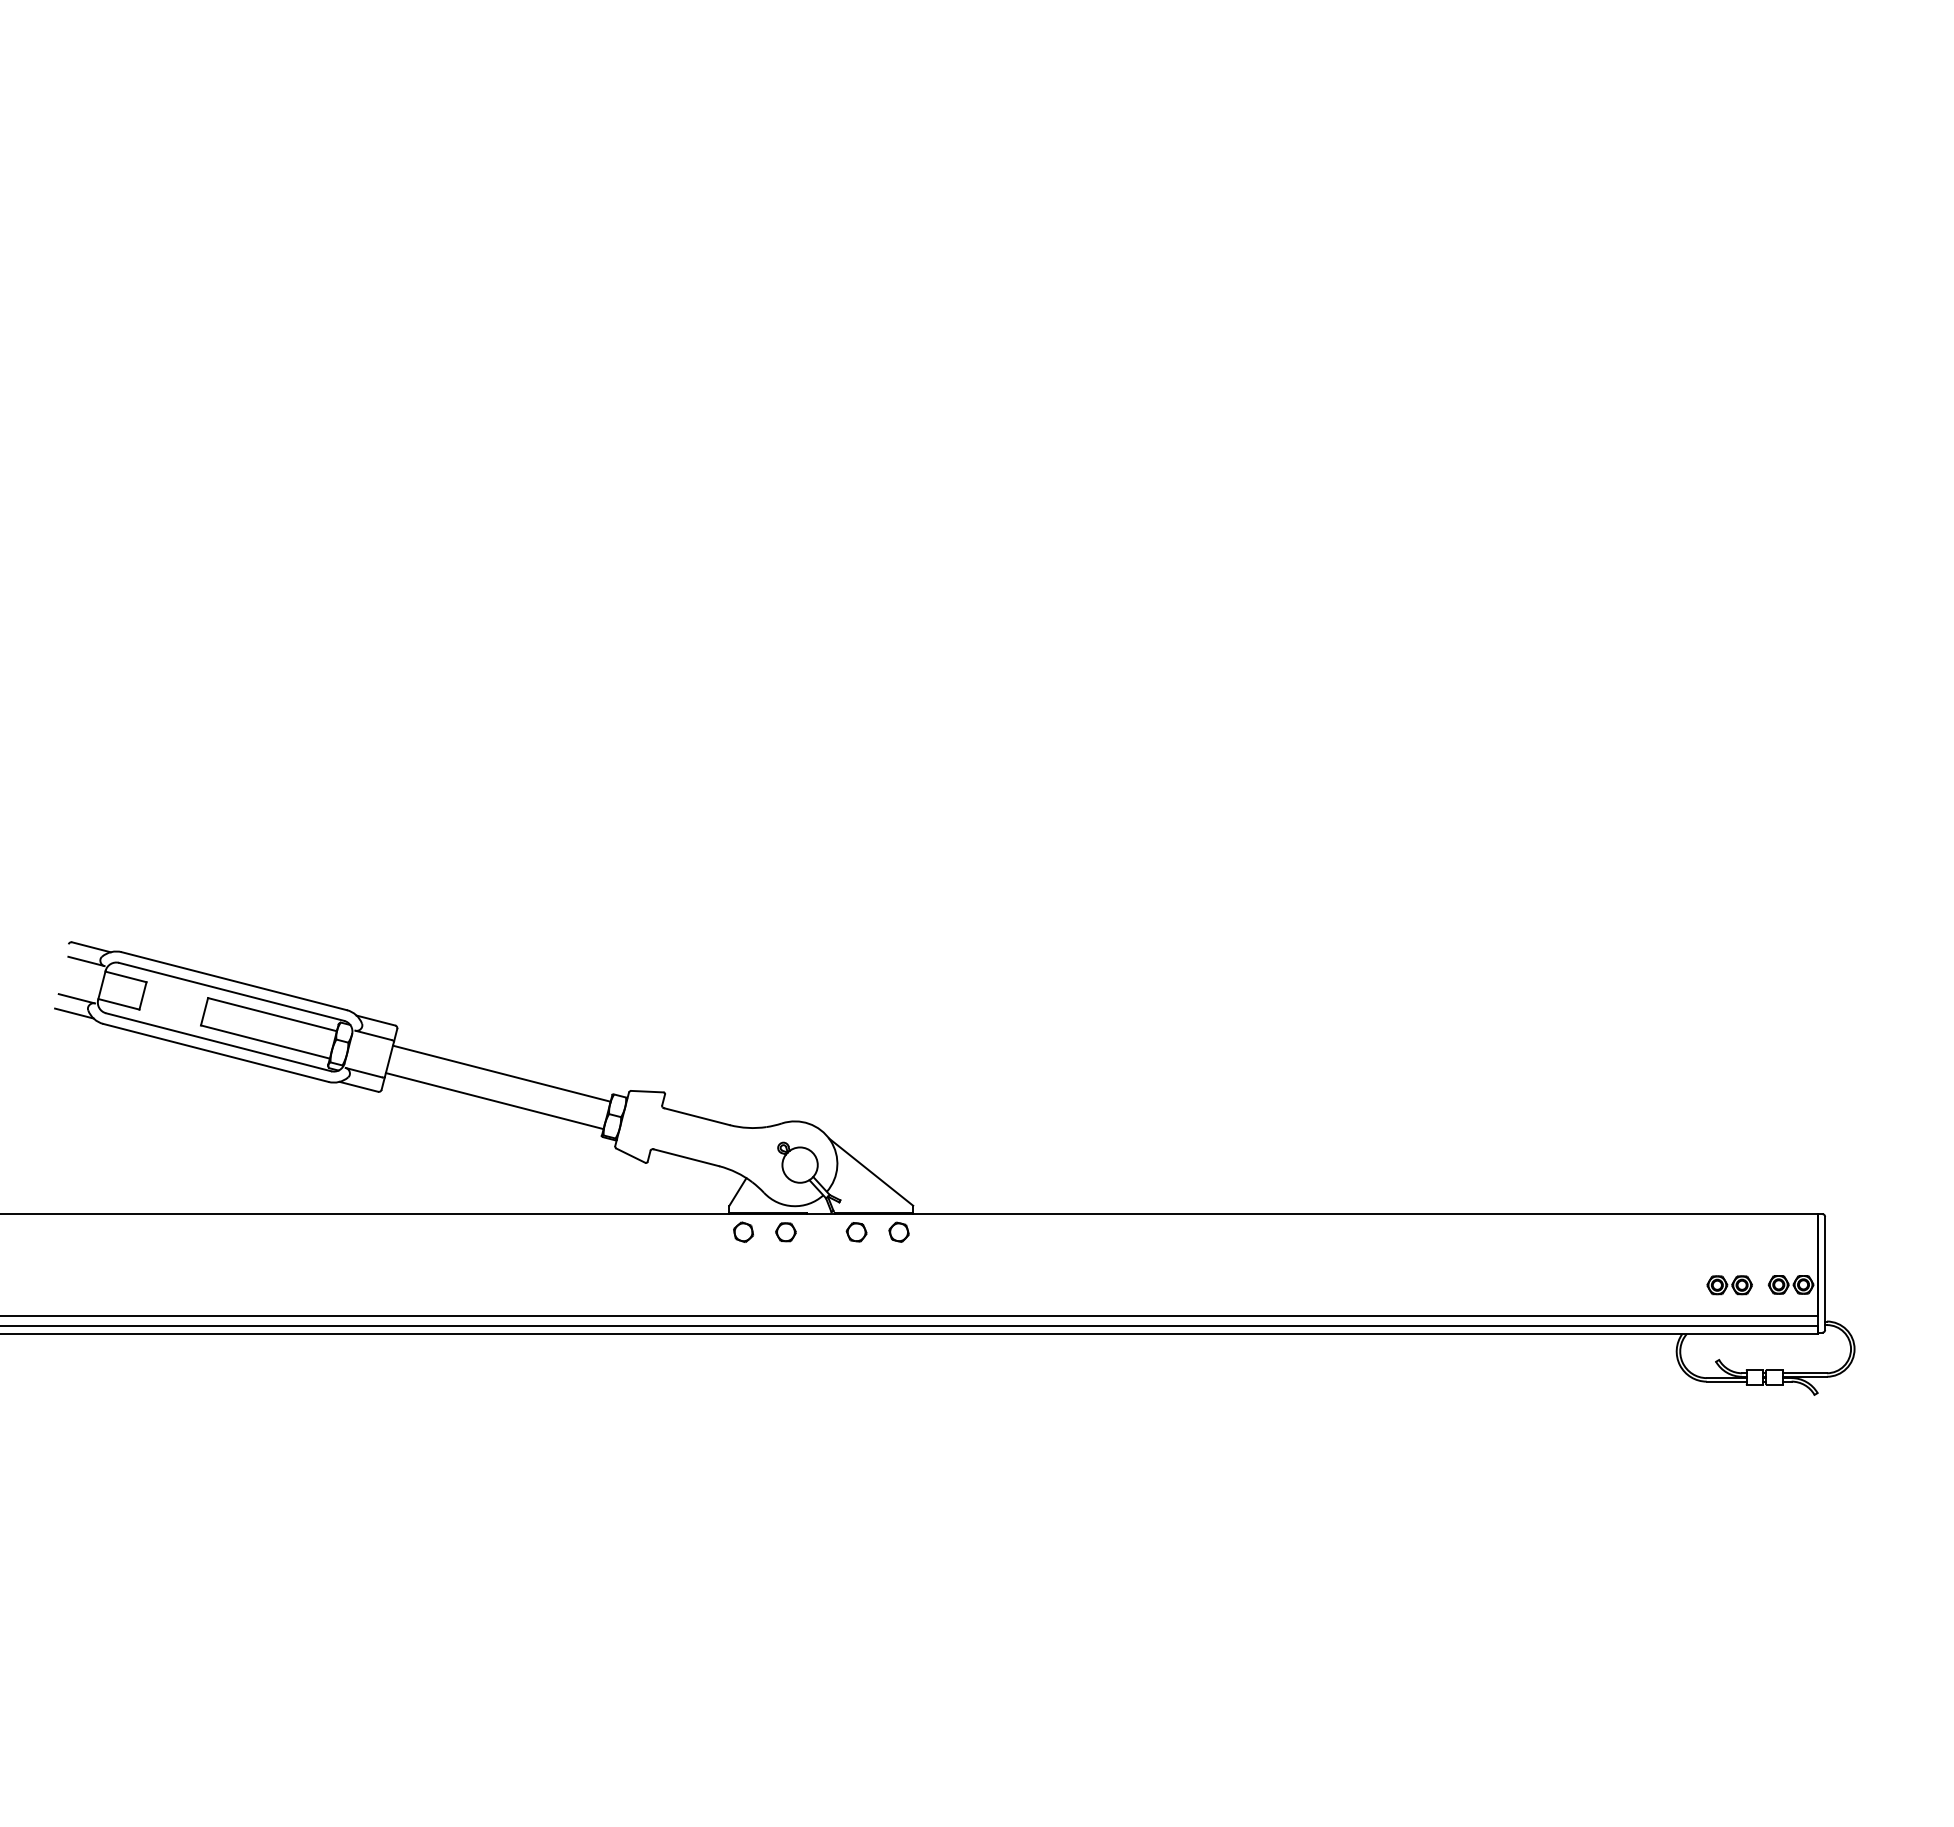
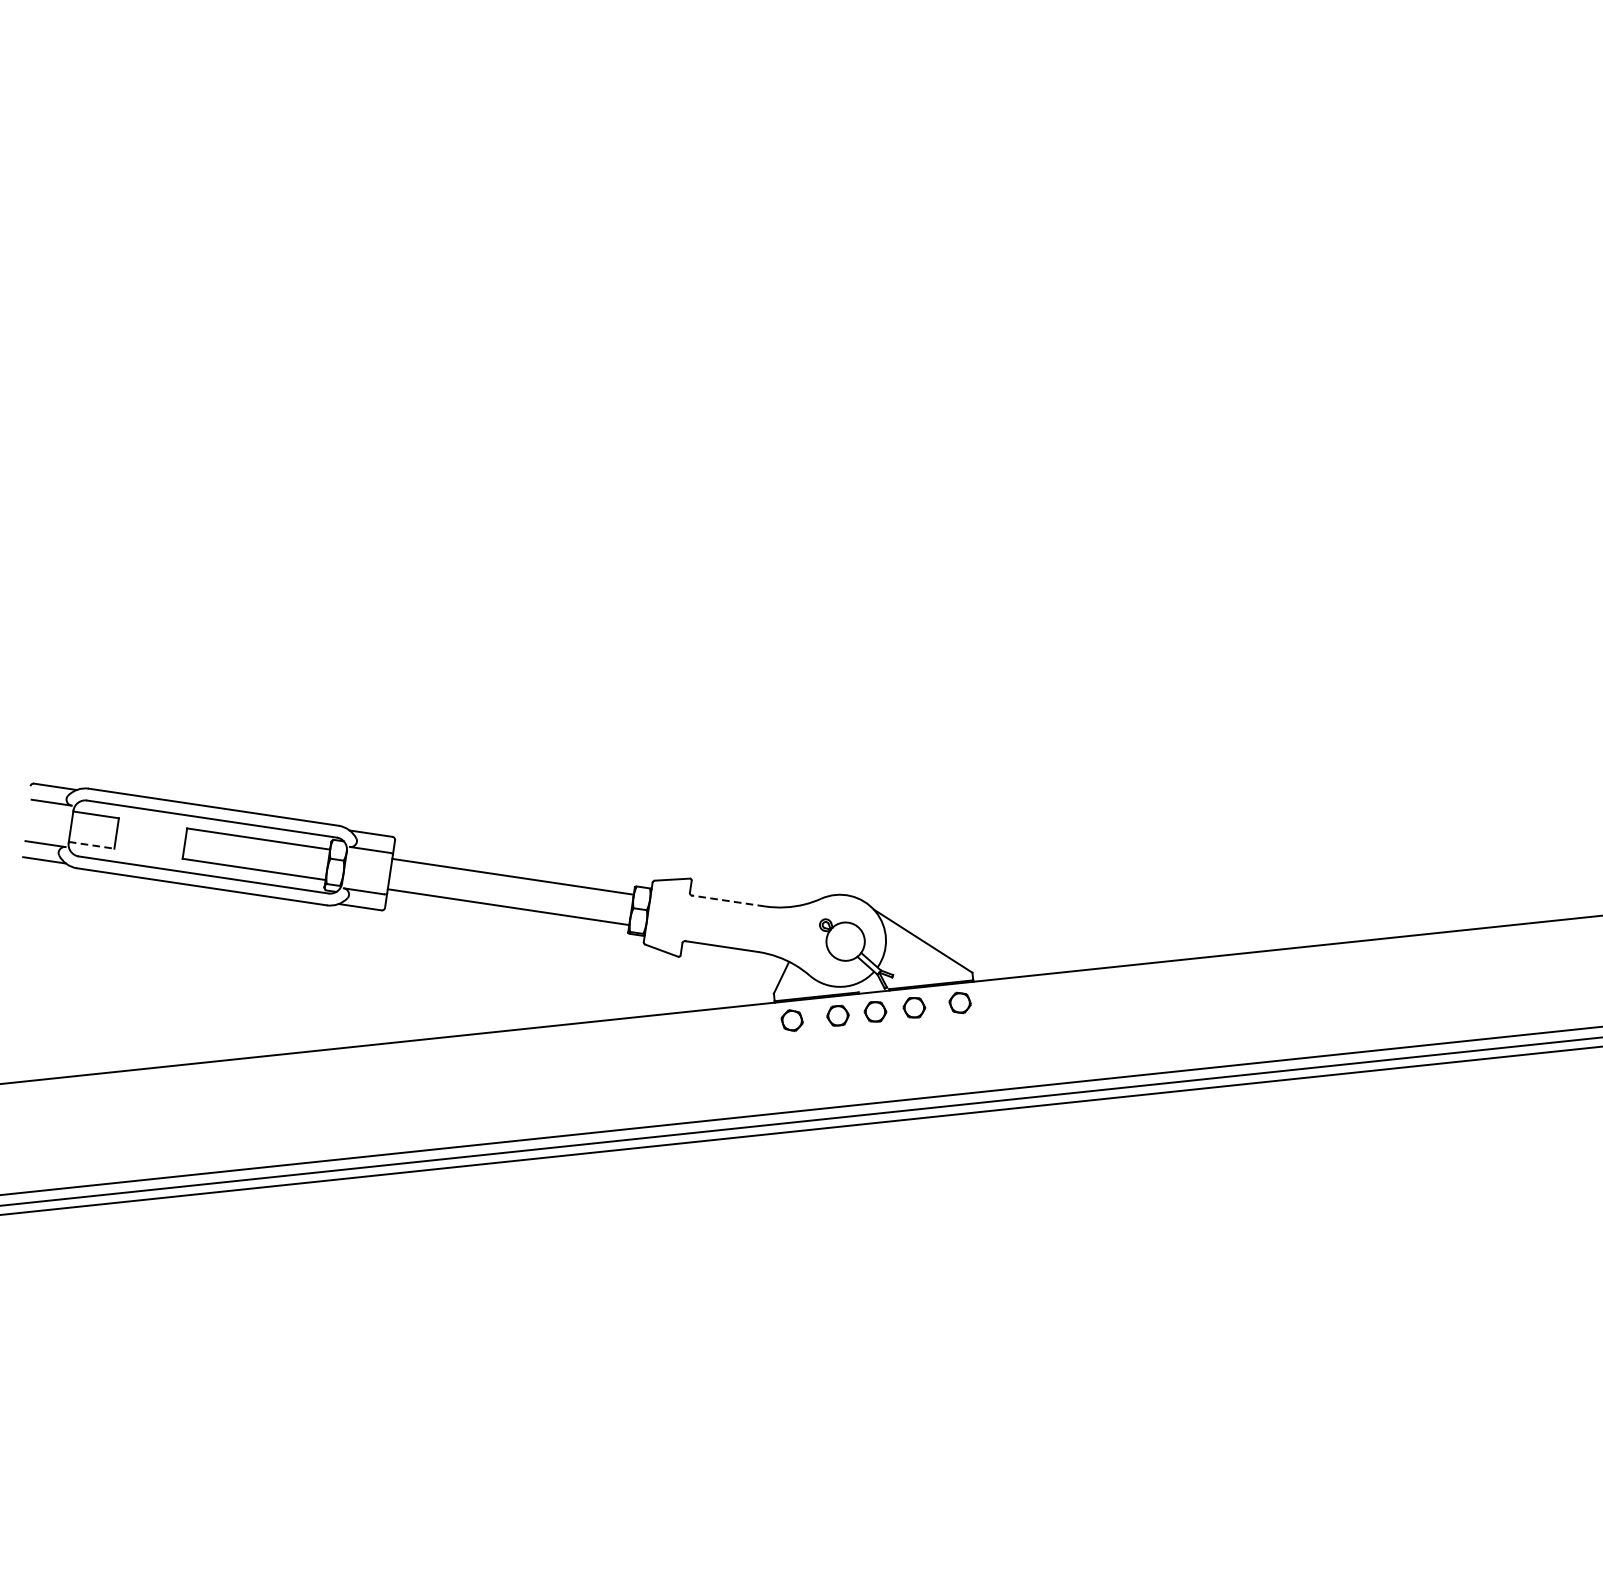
line: (119, 1004) -> (92, 845), solid -> dashed
line: (696, 1116) -> (728, 900), solid -> dashed
part: (820, 1232) -> (875, 1012), added

